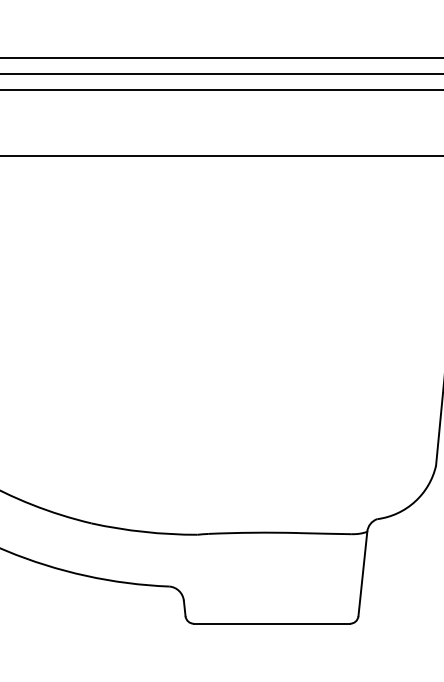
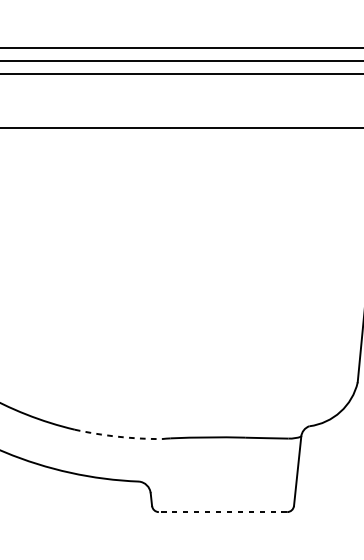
arc: (144, 531) -> (118, 436), solid -> dashed
line: (271, 623) -> (222, 511), solid -> dashed

